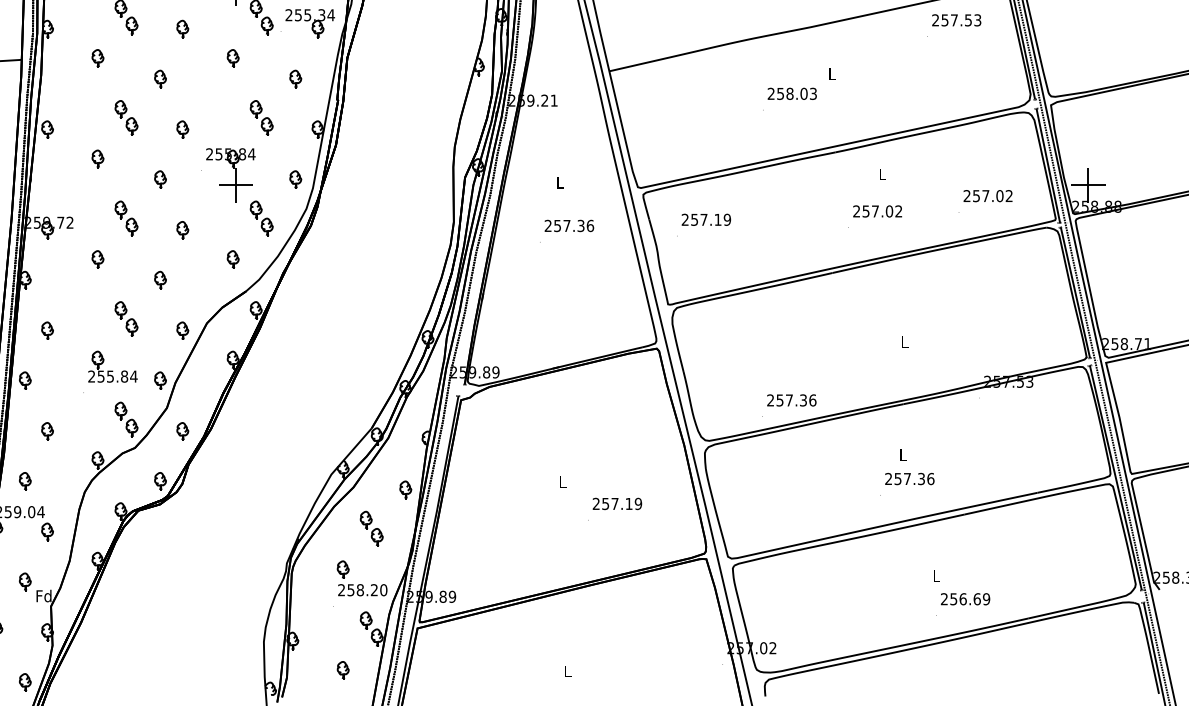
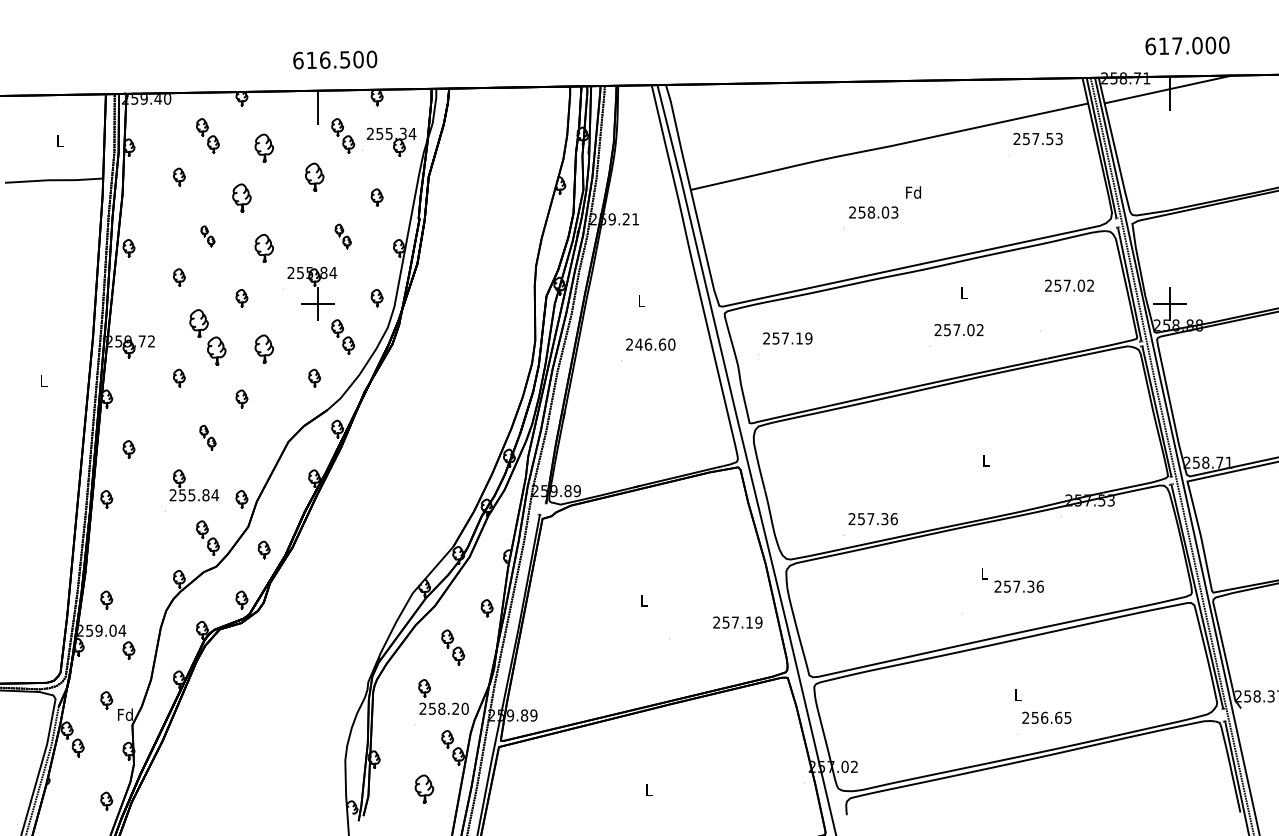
part: (182, 28) -> (263, 147), size x1.6
part: (233, 57) -> (314, 176), size x1.6
text: (832, 73) -> (913, 192), L -> Fd
part: (160, 78) -> (241, 197), size x1.6
part: (126, 117) -> (207, 236), size x0.6
part: (262, 117) -> (343, 236), size x0.7
part: (182, 129) -> (263, 248), size x1.6
text: (988, 195) -> (1069, 285), moved
part: (126, 217) -> (207, 336), size x1.6
text: (574, 225) -> (655, 344), 257.36 -> 246.60
part: (182, 229) -> (263, 348), size x1.6
part: (126, 318) -> (207, 437), size x0.7
part: (182, 330) -> (263, 449), removed
part: (47, 430) -> (128, 549), removed
text: (909, 478) -> (1018, 586), moved
text: (617, 503) -> (737, 622), moved
text: (986, 598) -> (1067, 717), 256.69 -> 256.65
part: (343, 669) -> (424, 788), size x1.6

